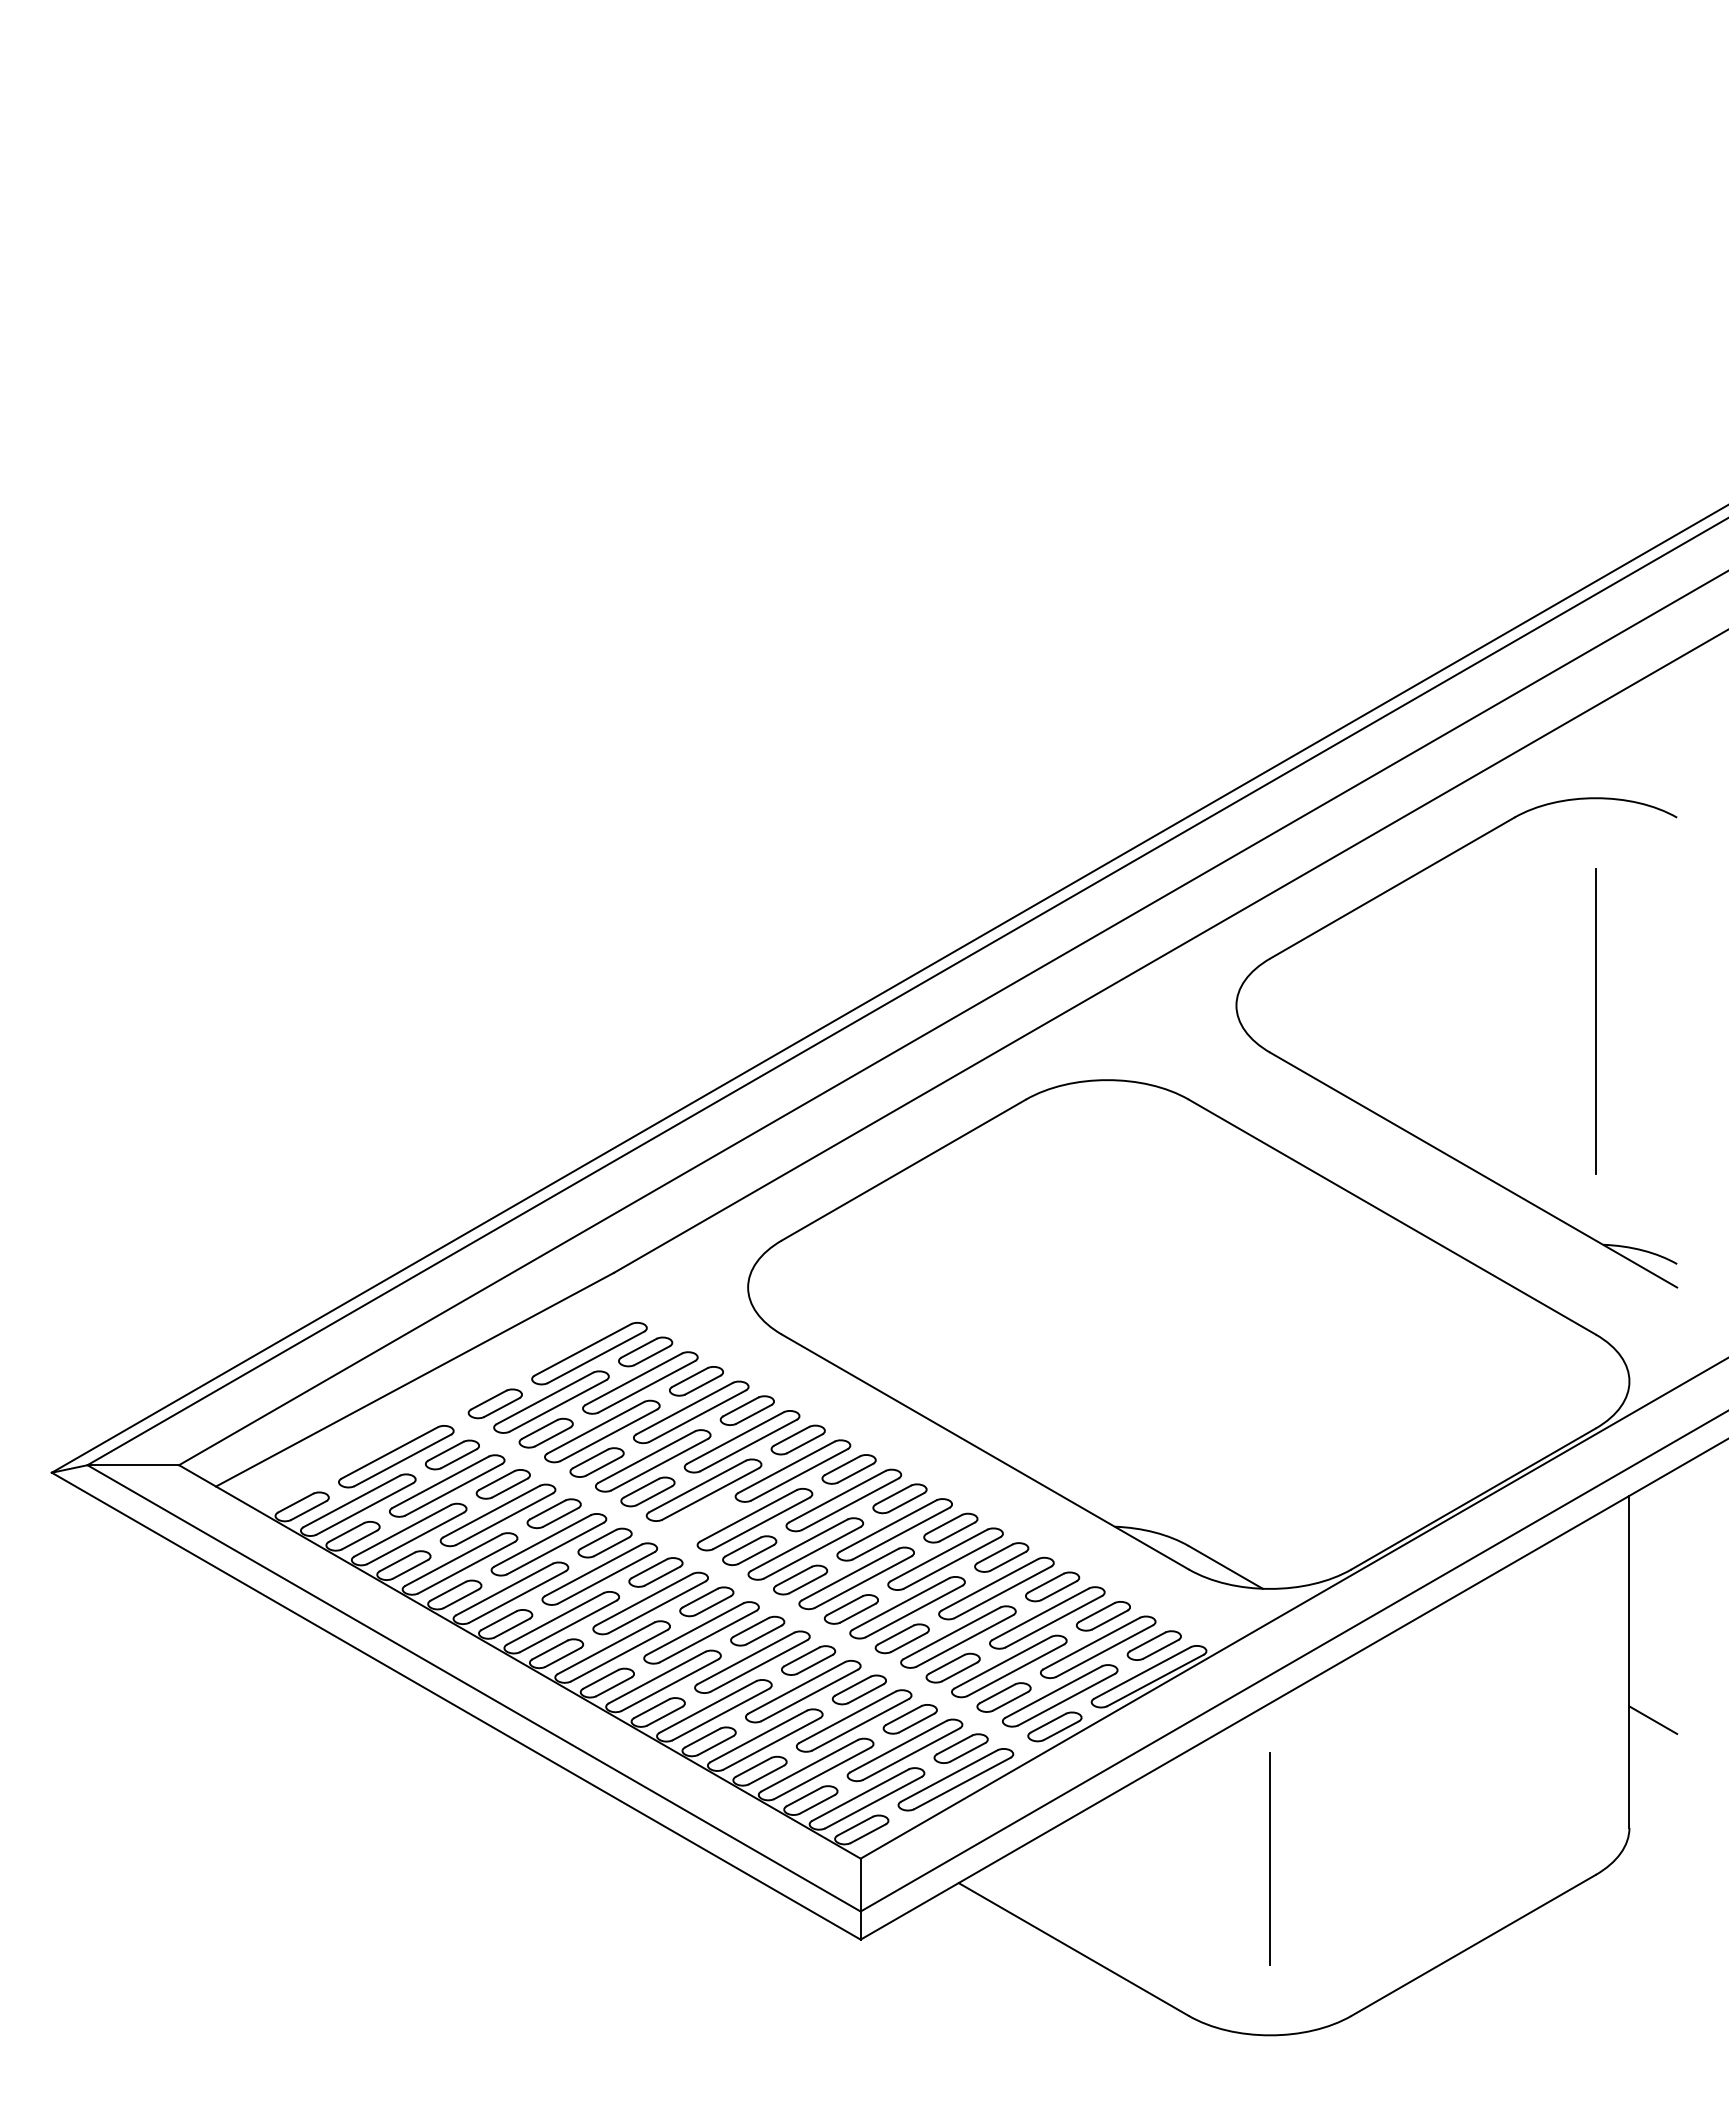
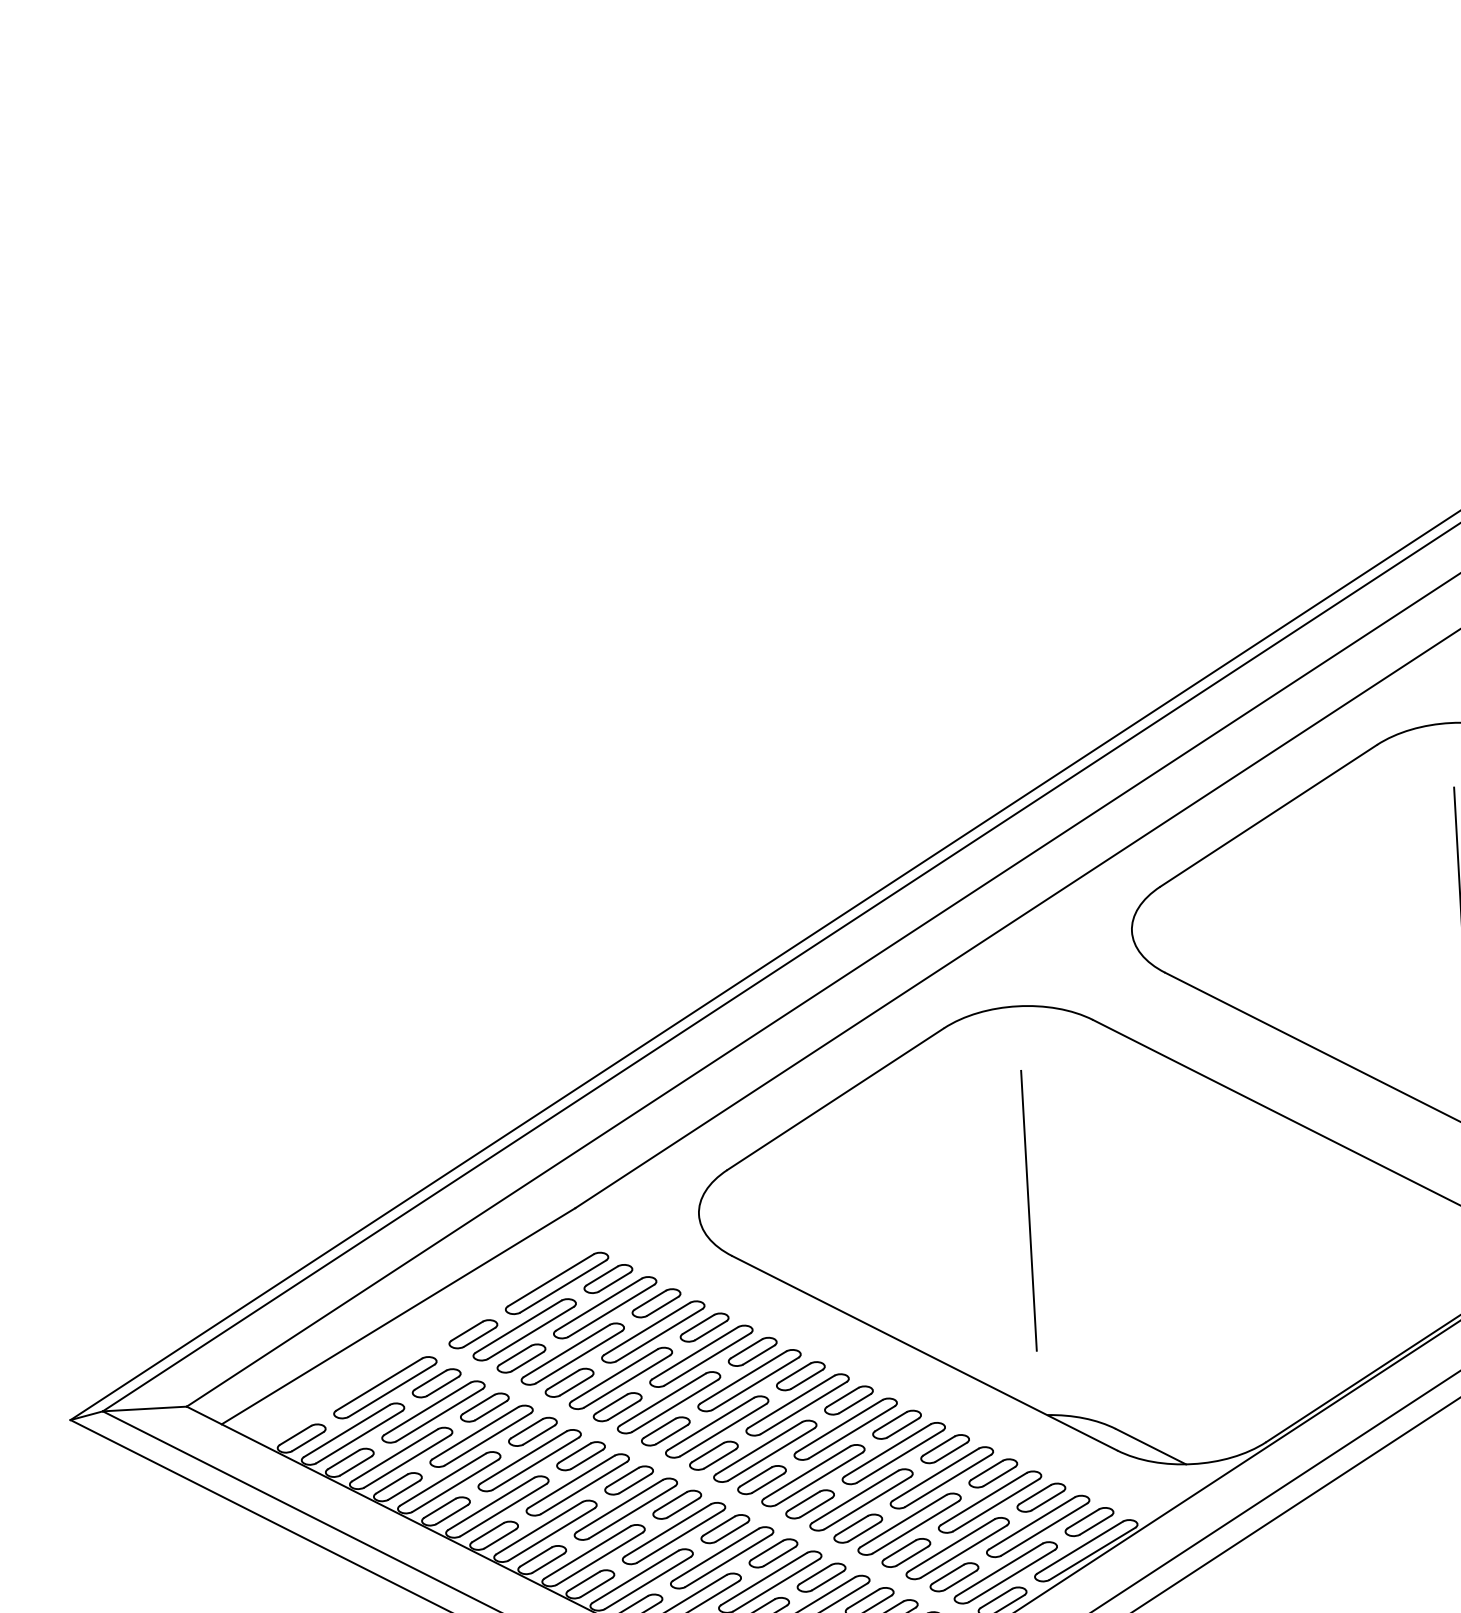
line: (1107, 1303) -> (1029, 1210), added
part: (698, 1521) -> (665, 1431), added

